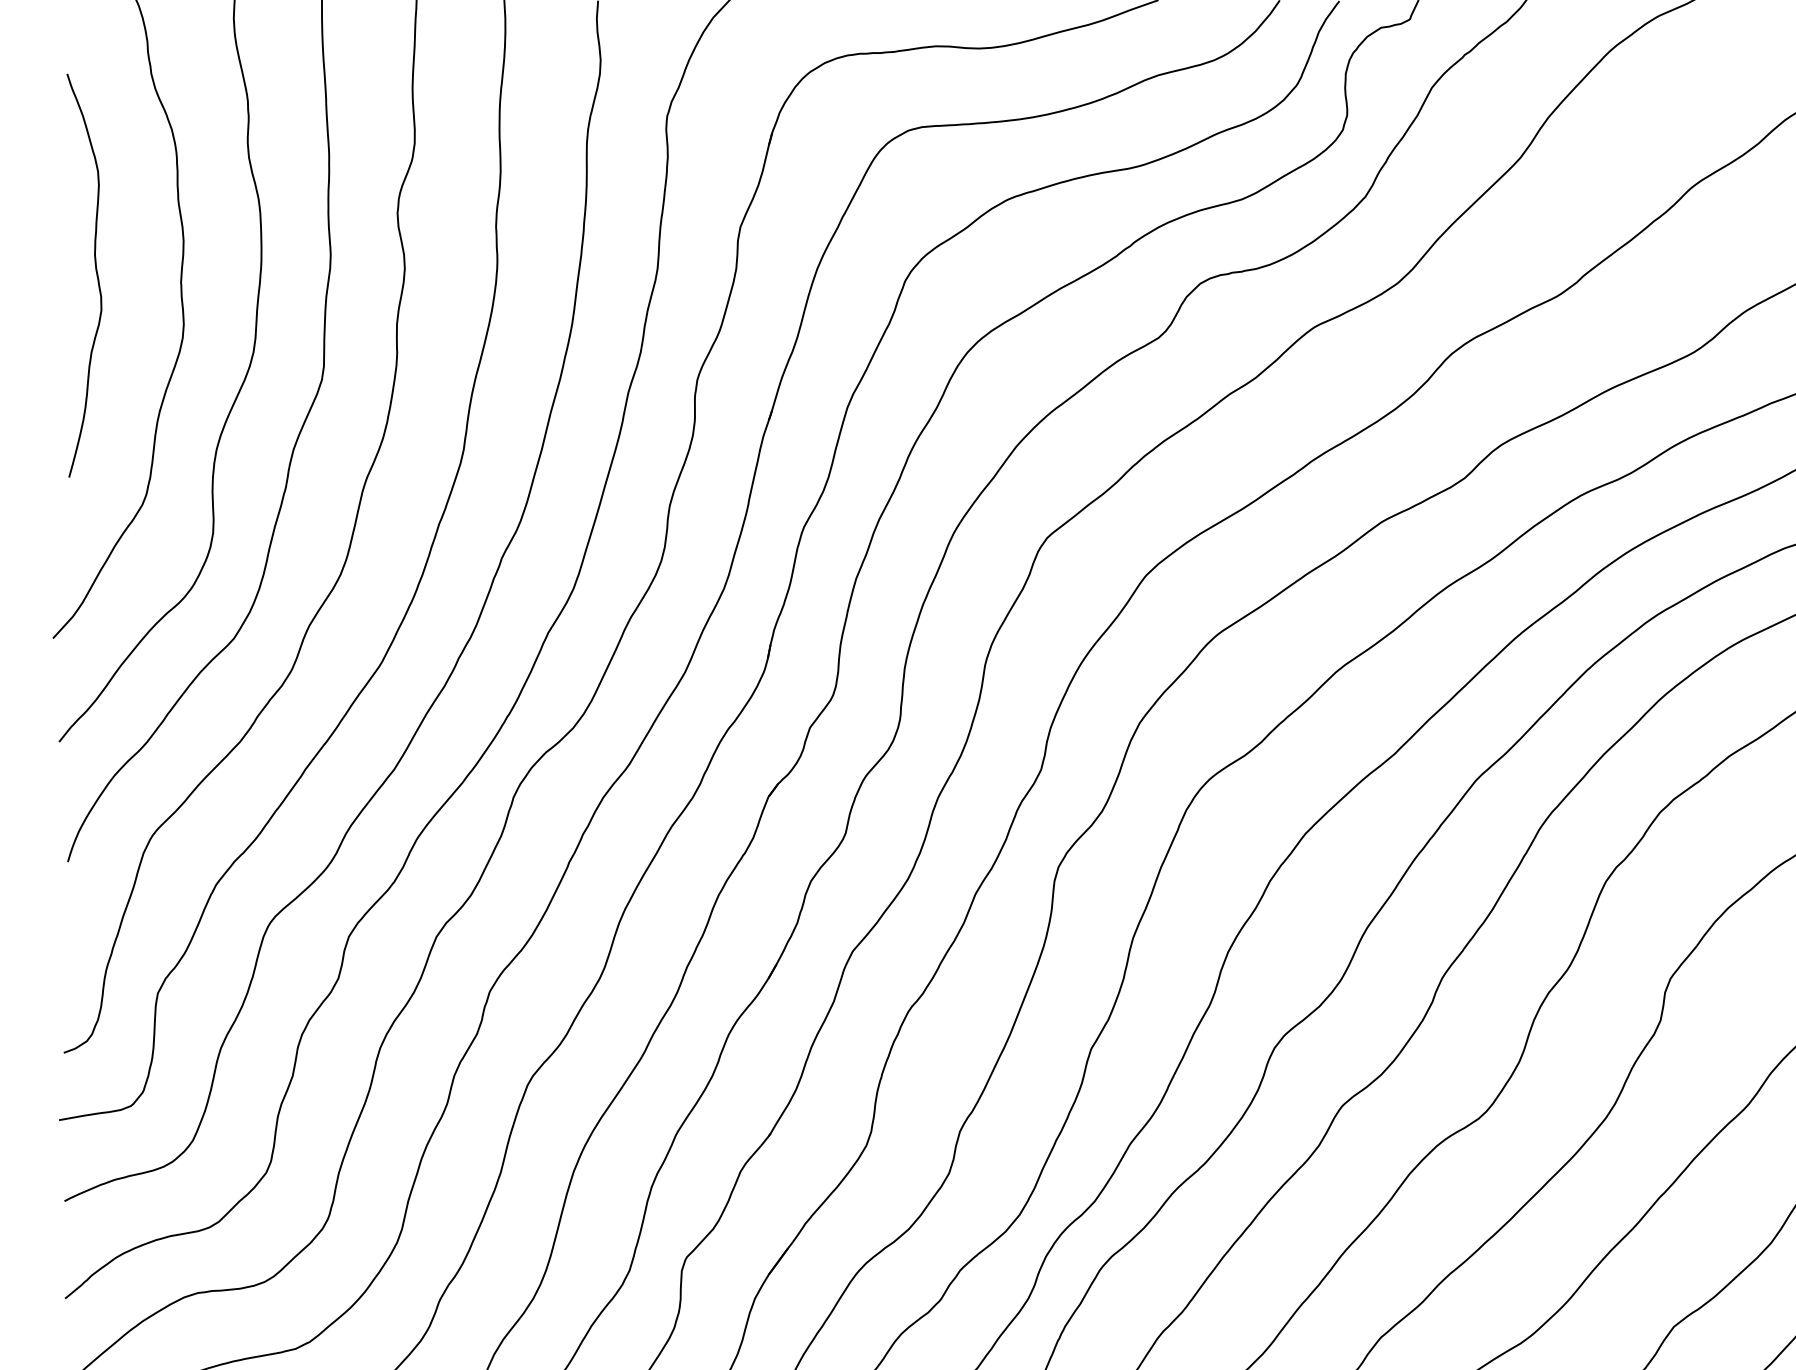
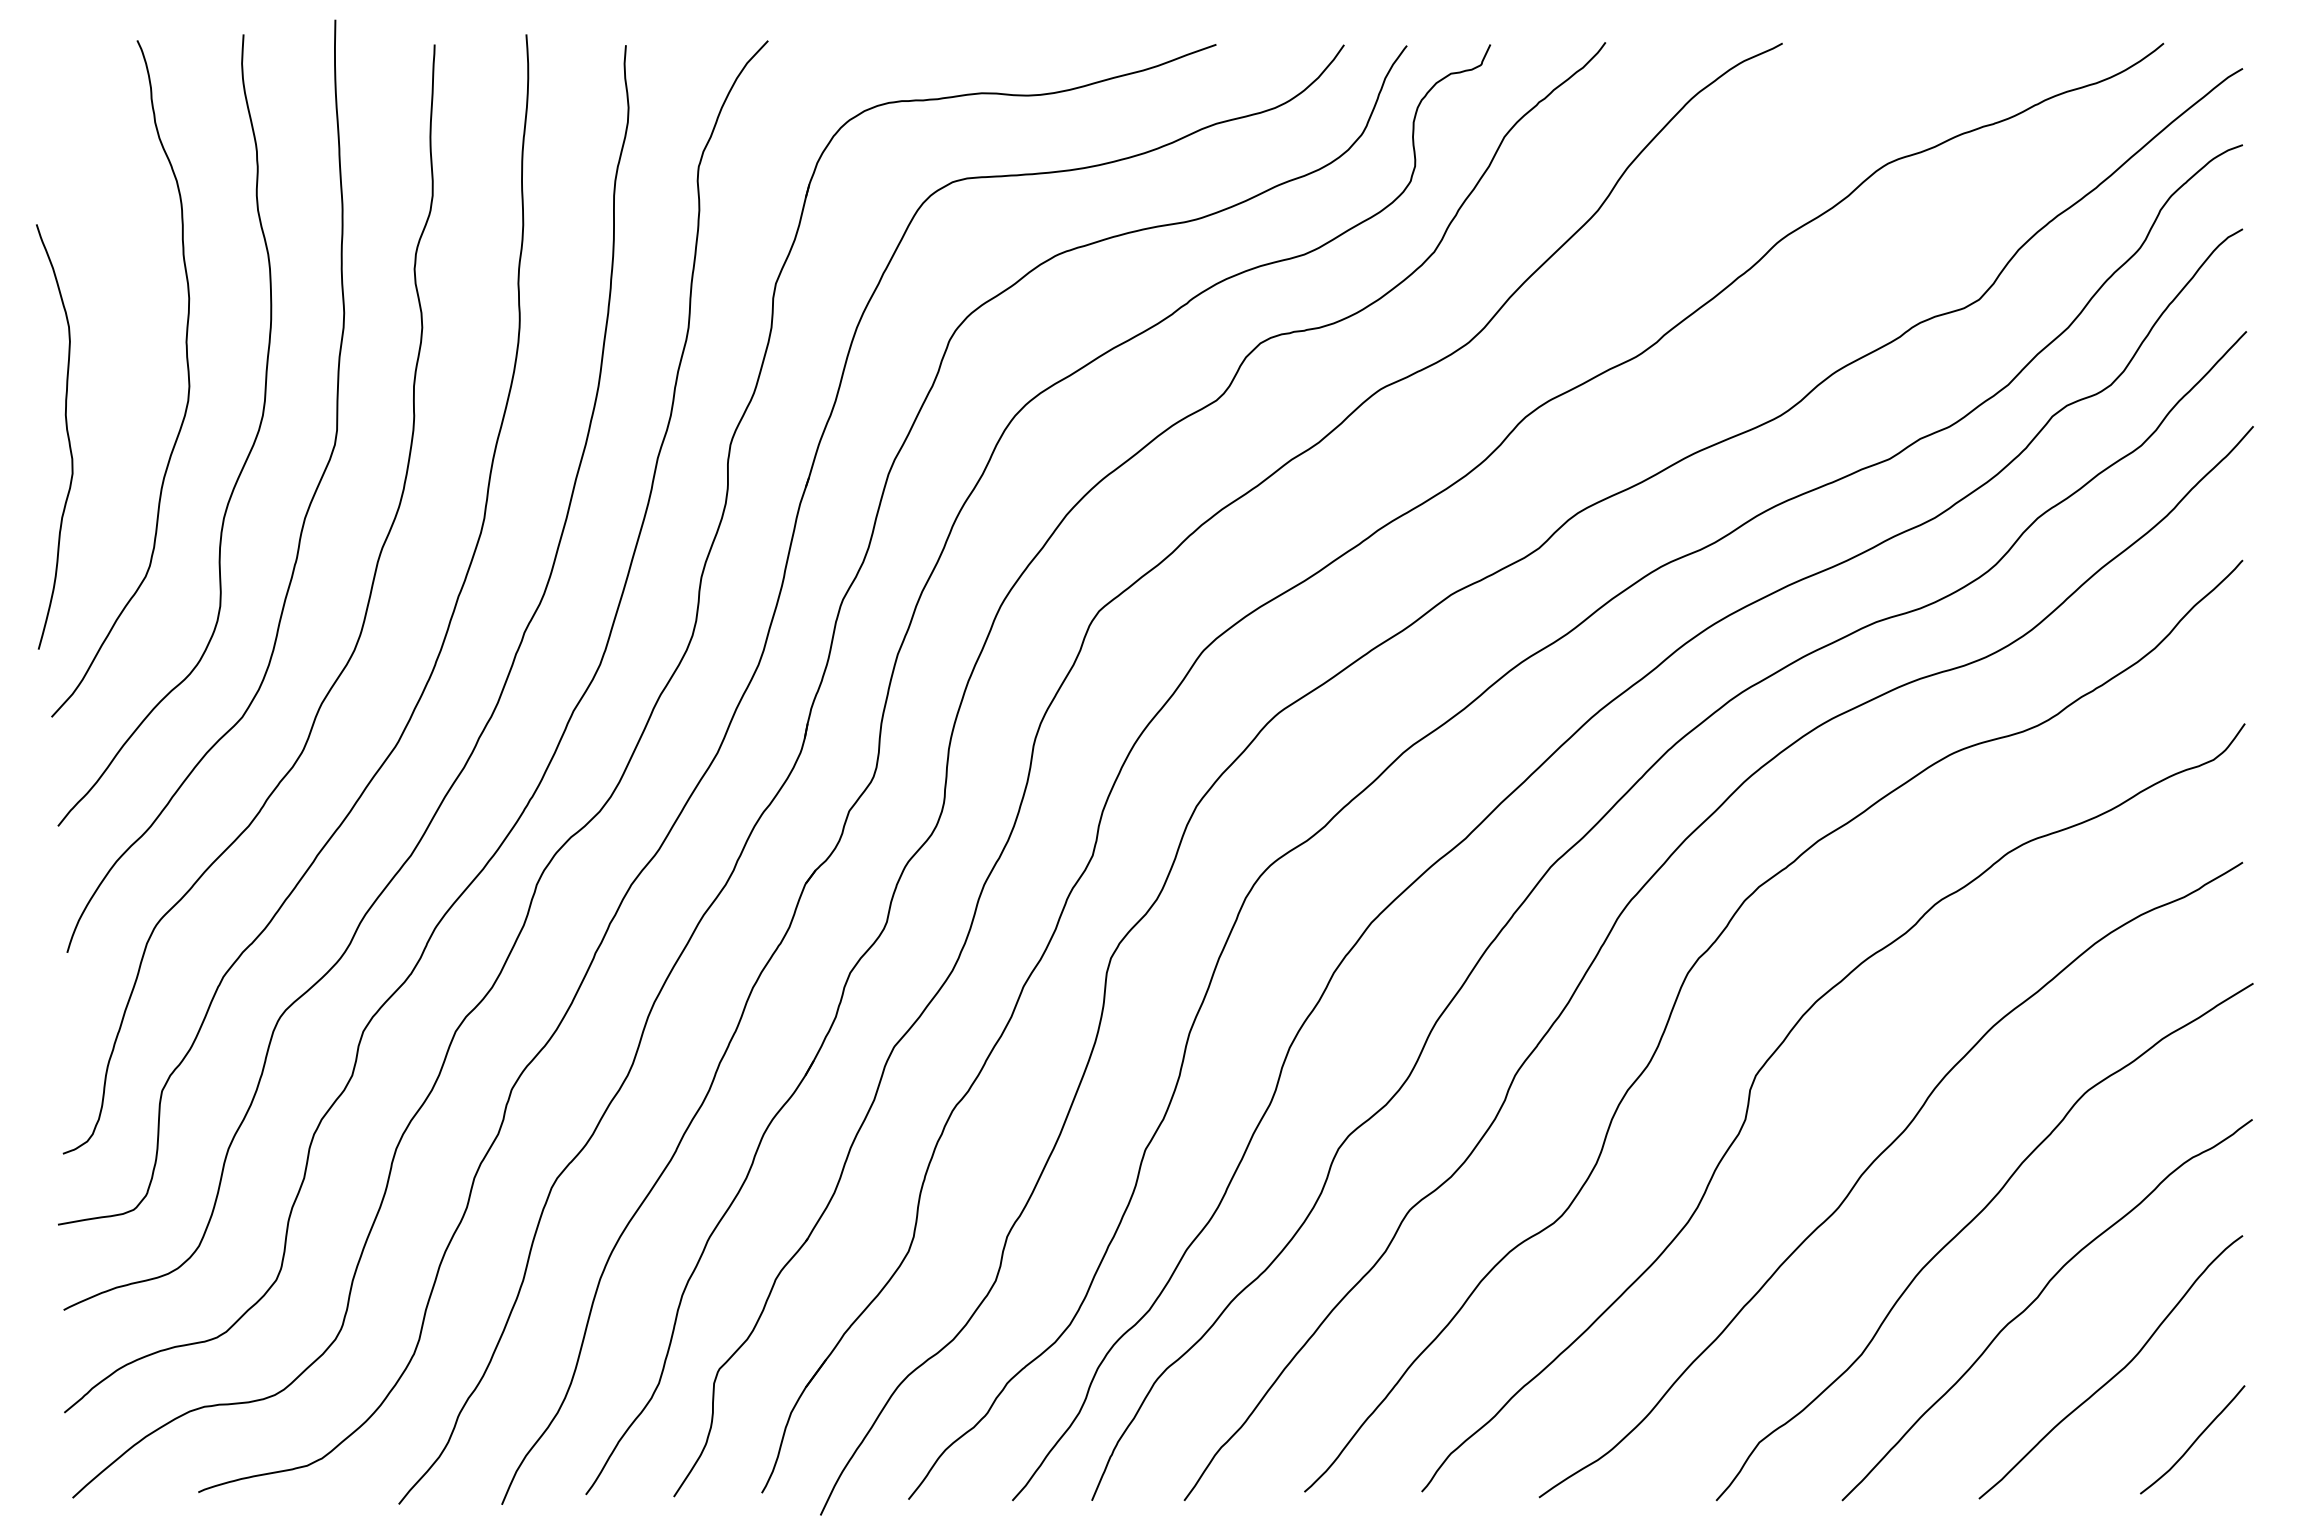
curve: (95, 272) -> (66, 433), moved

